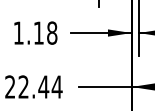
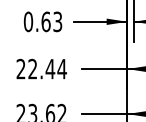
text: (34, 32) -> (42, 21), 1.18 -> 0.63

